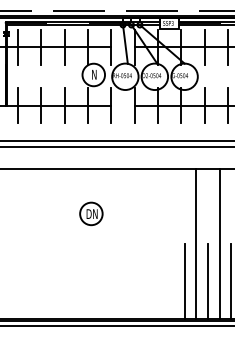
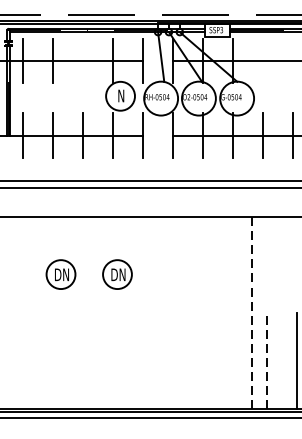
line: (64, 46) -> (82, 59), removed
line: (204, 46) -> (262, 59), removed
line: (227, 46) -> (292, 59), removed
part: (47, 213) -> (61, 274), added
line: (196, 243) -> (252, 312), solid -> dashed
line: (219, 243) -> (281, 312), removed
line: (184, 281) -> (236, 361), removed
line: (207, 281) -> (266, 361), solid -> dashed

